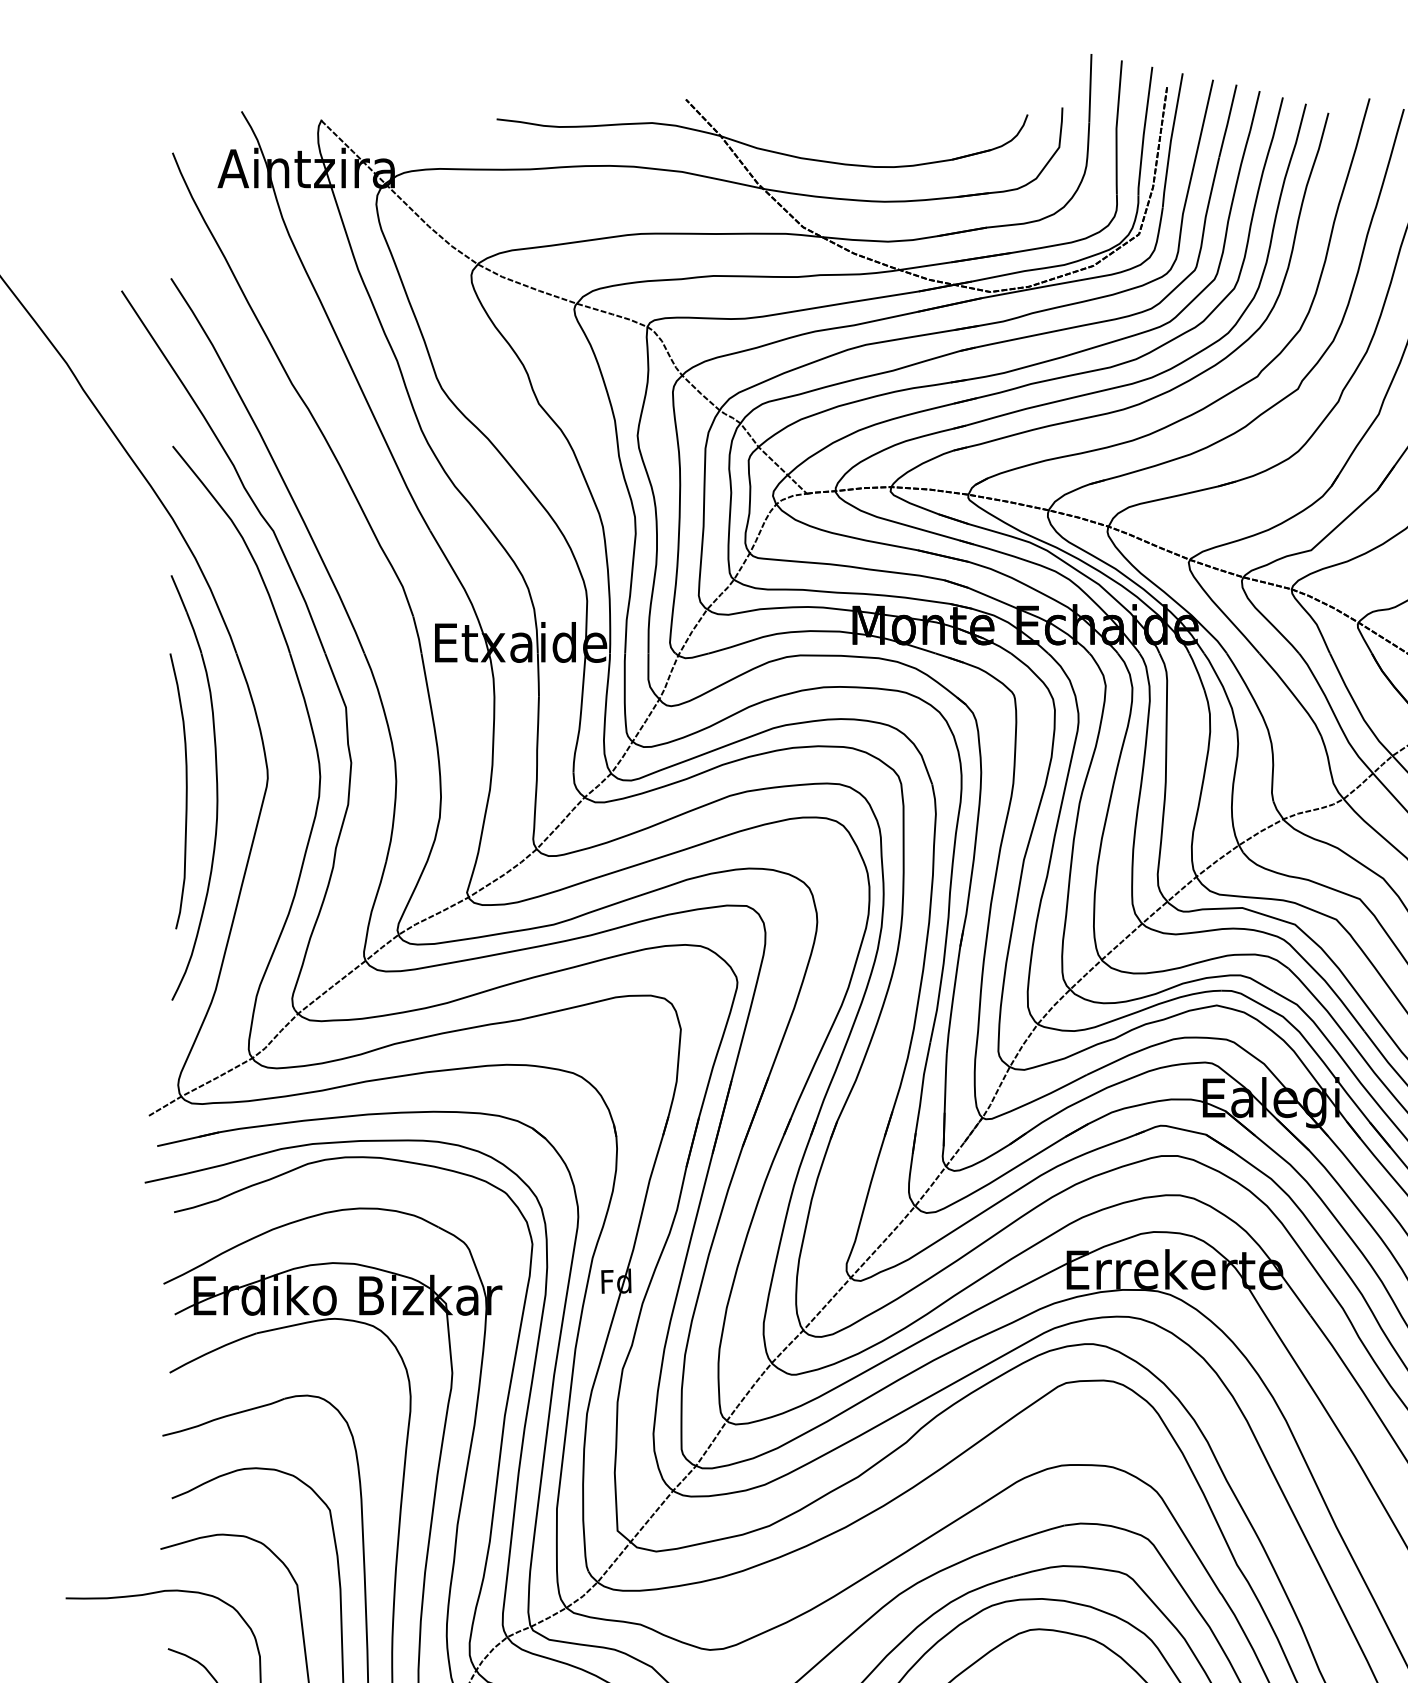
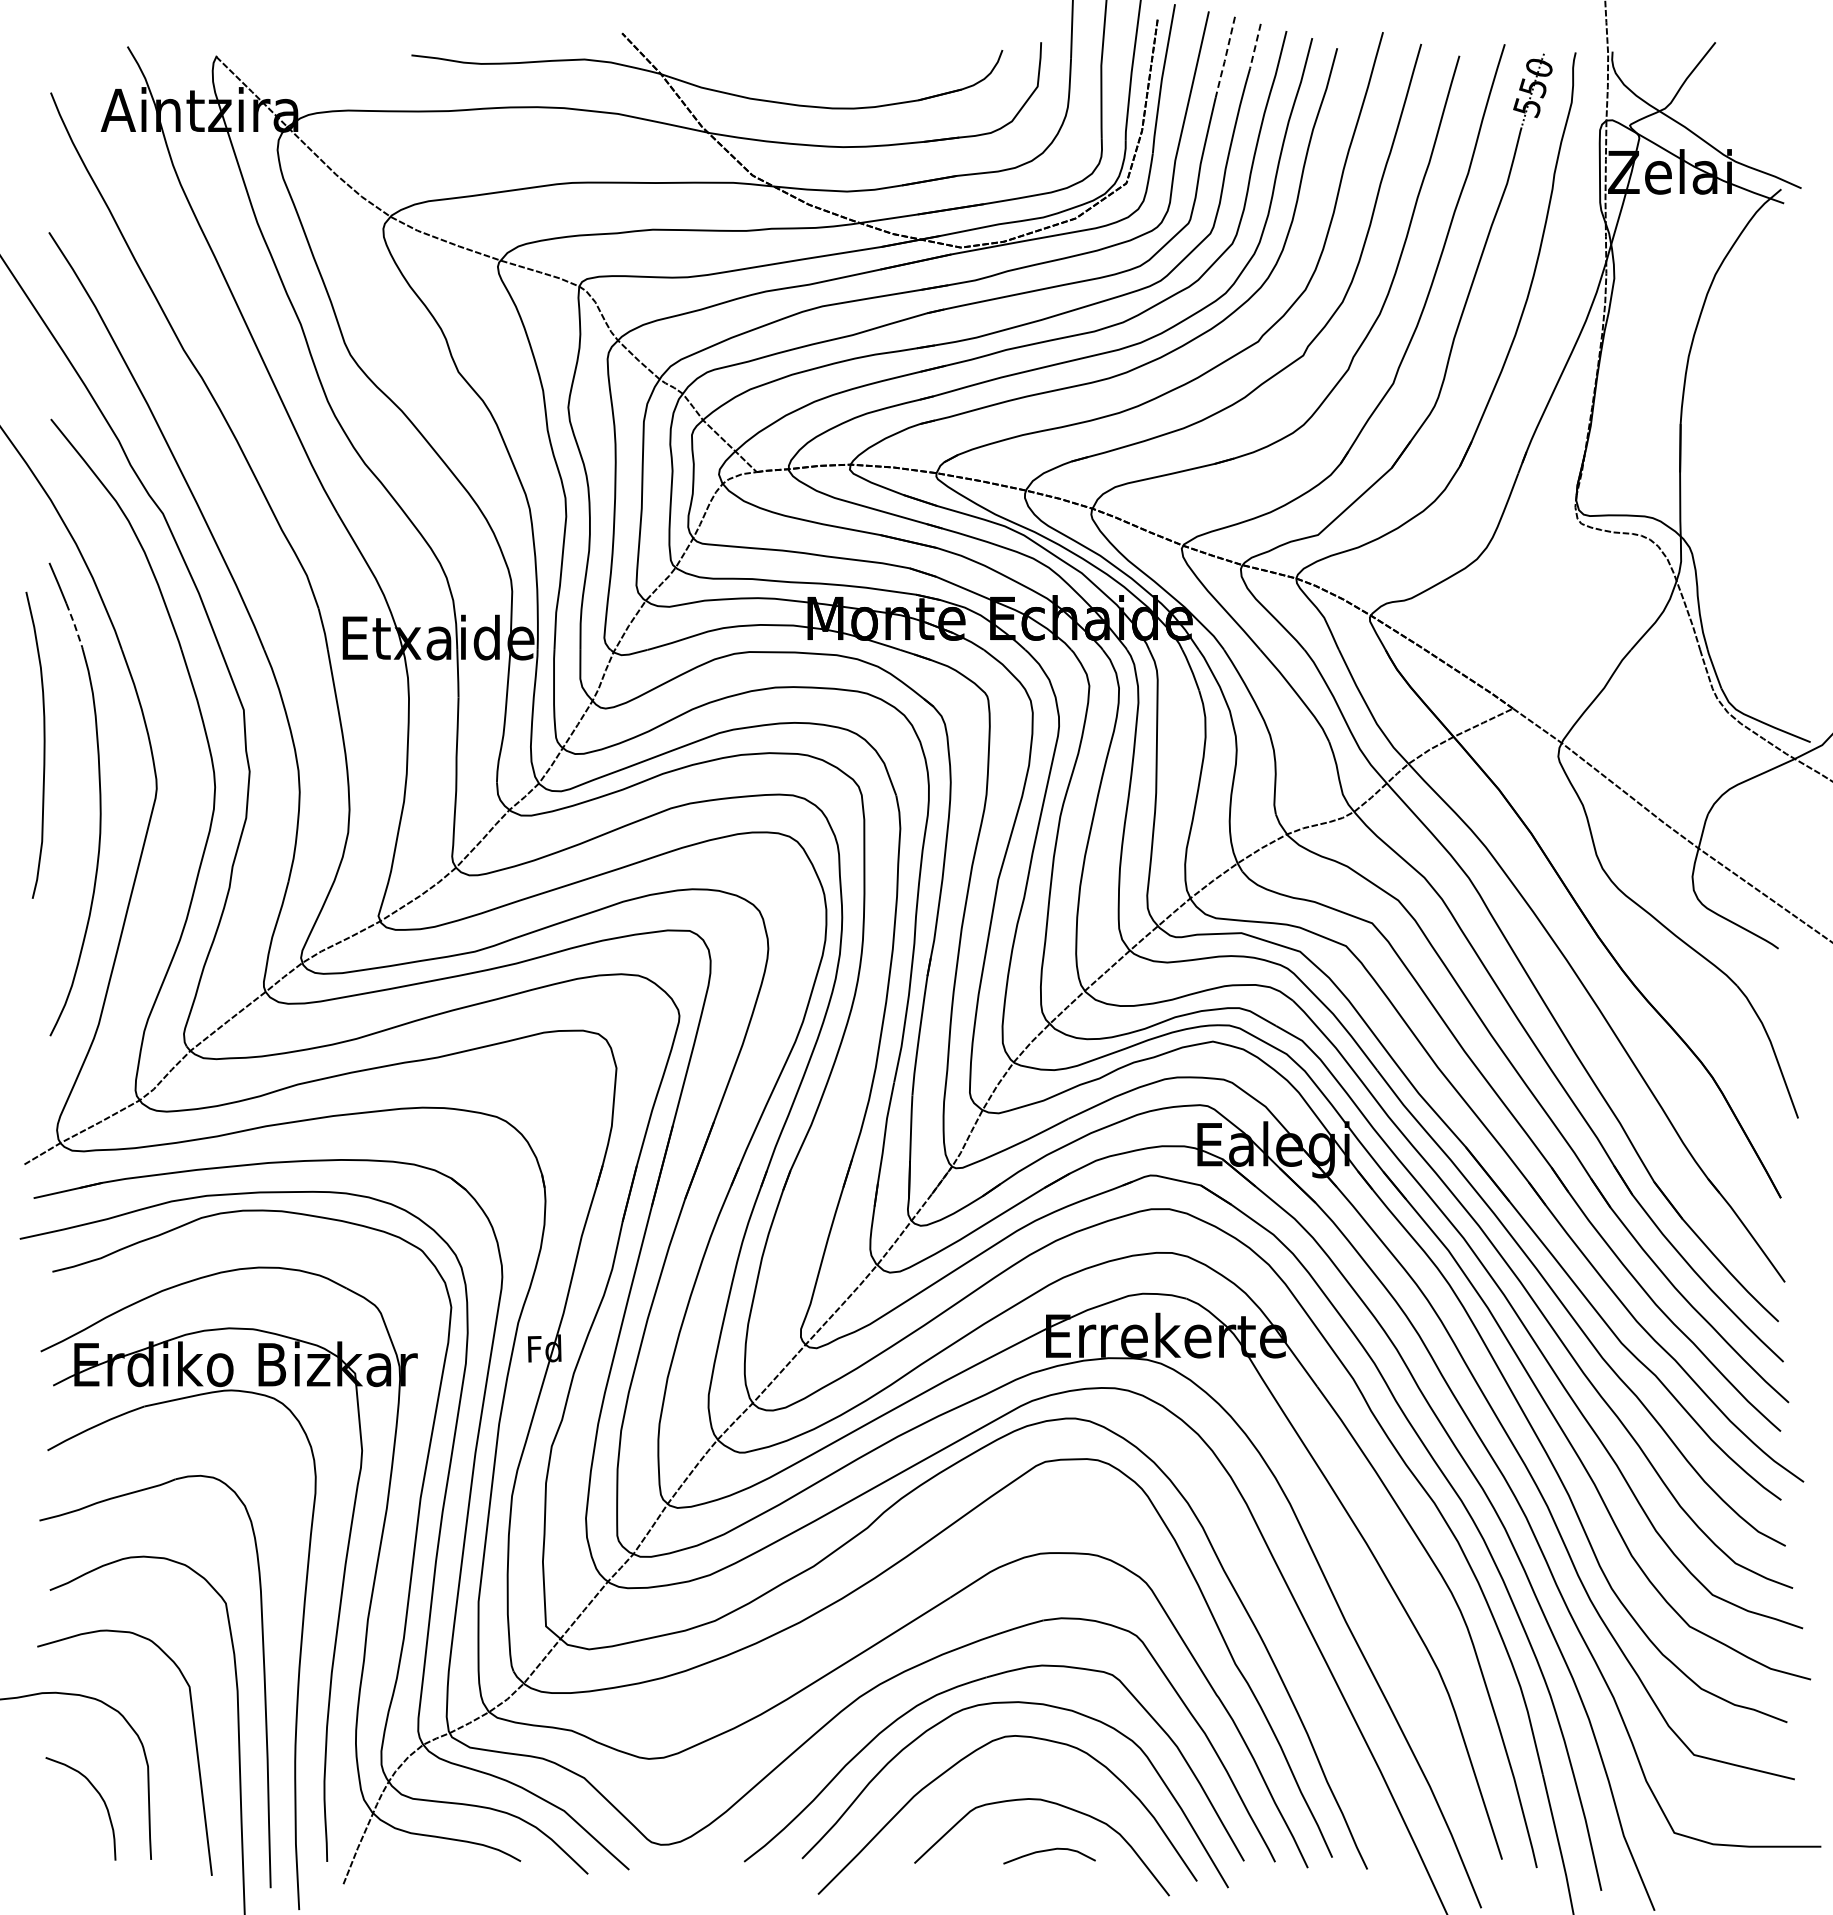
line: (1255, 111) -> (1255, 46), solid -> dashed
line: (1228, 122) -> (1225, 58), solid -> dashed
line: (194, 632) -> (75, 626), solid -> dashed
curve: (185, 790) -> (43, 744), moved

